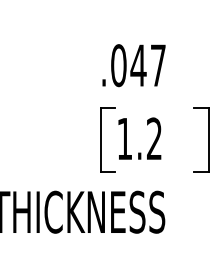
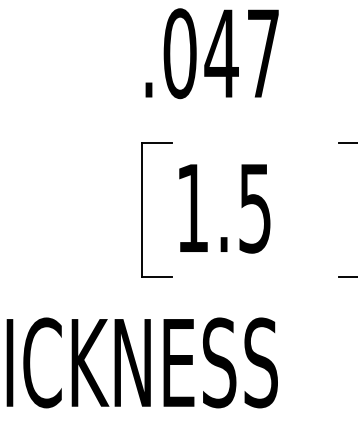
text: (154, 138) -> (255, 207), 1.2 -> 1.5

